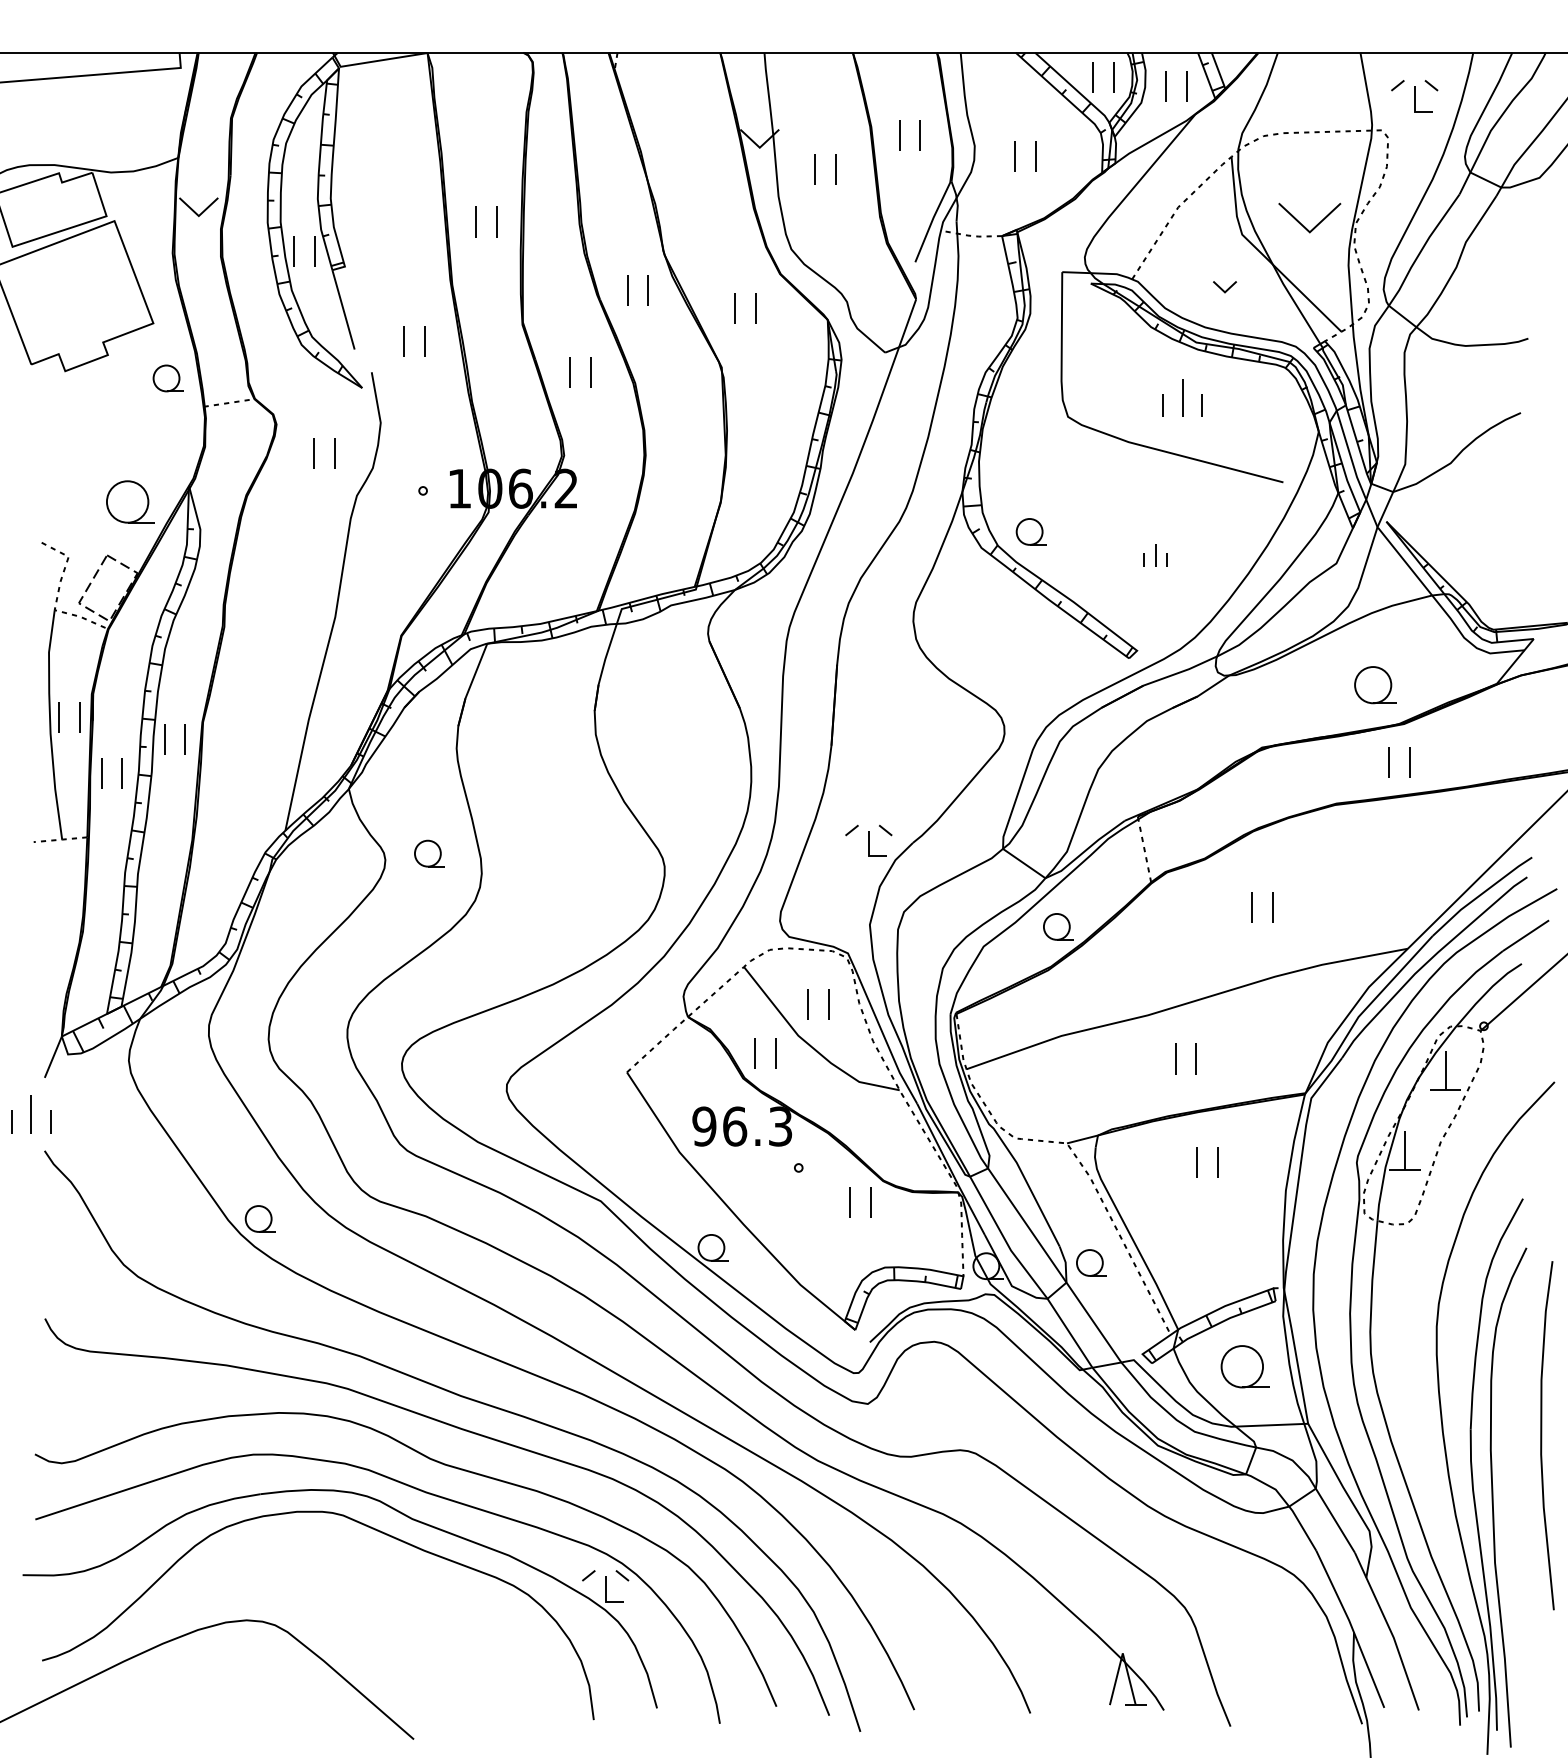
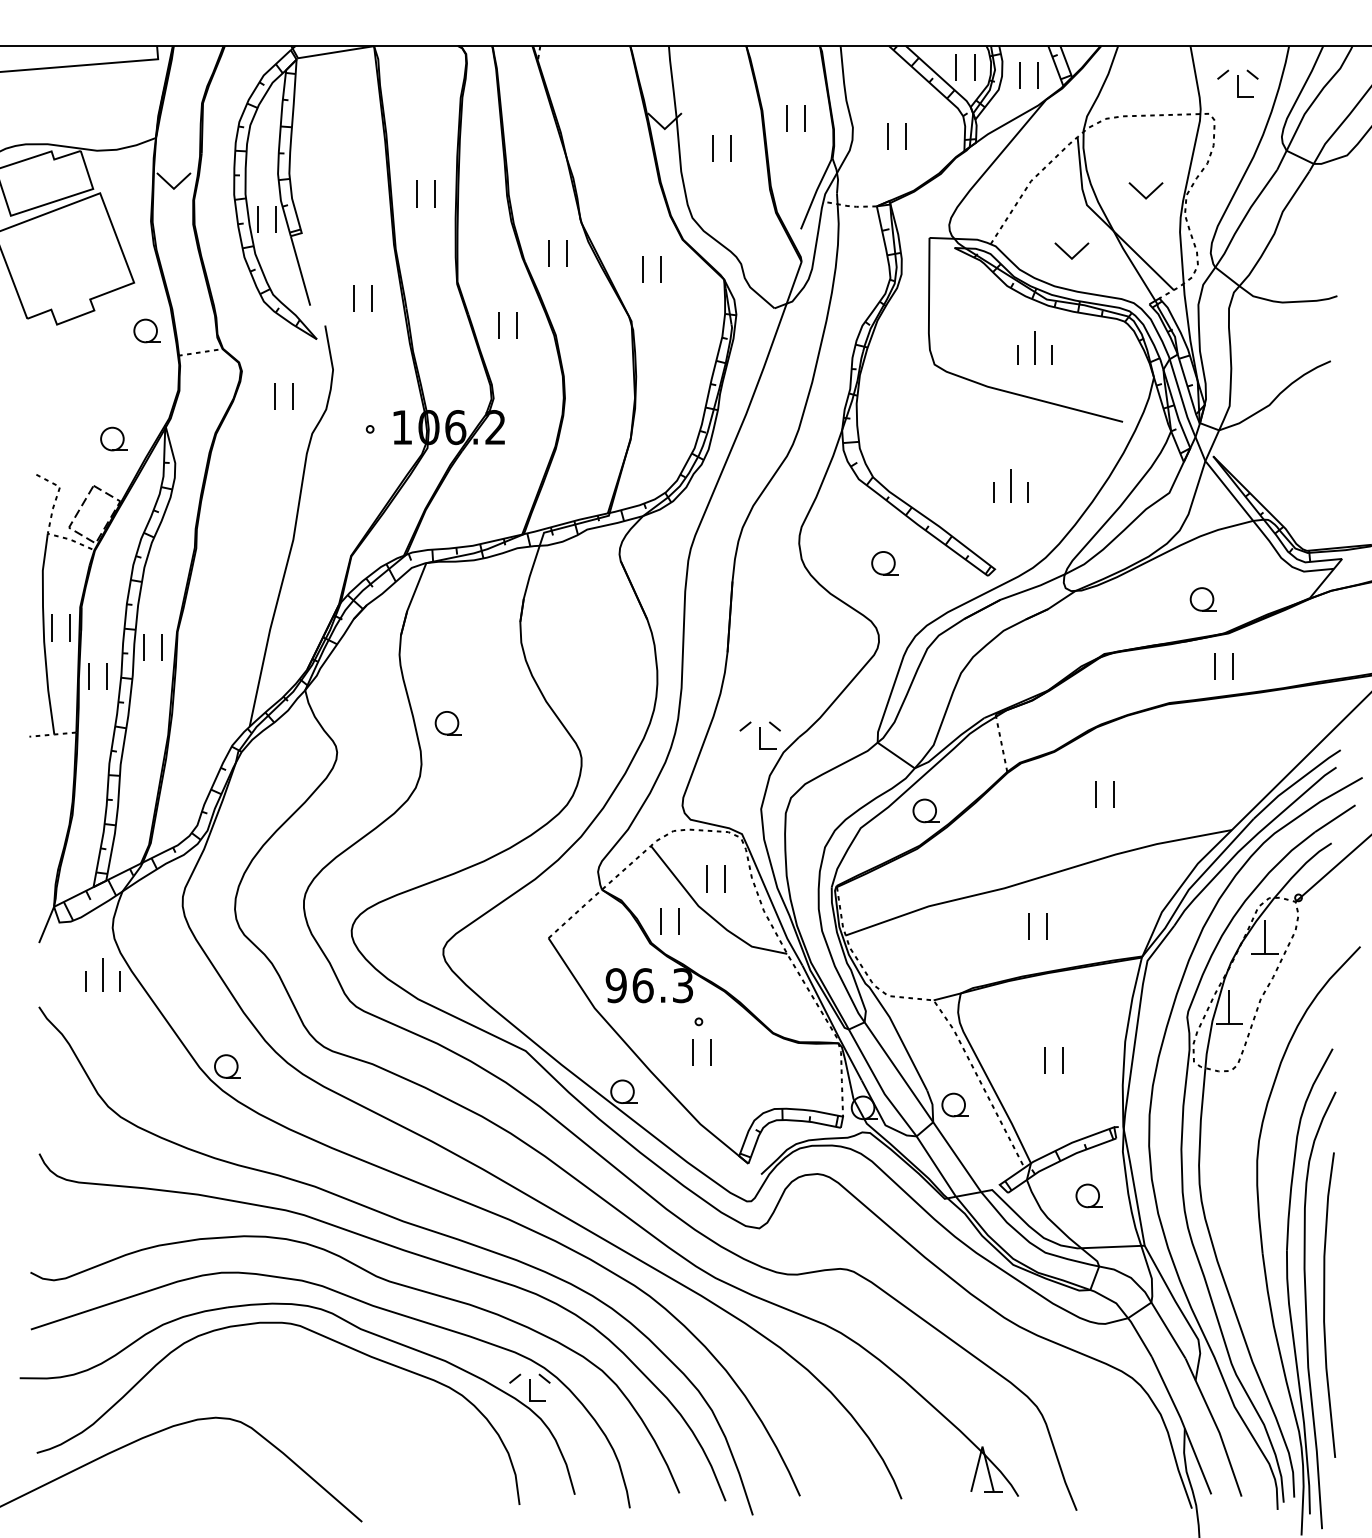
part: (1309, 218) -> (1145, 190), size x0.62
part: (1224, 286) -> (1071, 250), size x1.67
part: (129, 501) -> (113, 438), size x0.62
part: (1030, 531) -> (884, 562), moved
part: (1155, 555) -> (1011, 485), size x1.67
part: (1374, 685) -> (1202, 599), size x0.71
part: (429, 853) -> (448, 723), moved
part: (31, 1114) -> (102, 975), moved
part: (1197, 1162) -> (1045, 1060), moved
part: (850, 1202) -> (693, 1052), moved
part: (1244, 1366) -> (1088, 1195), size x0.62
curve: (1542, 1435) -> (1325, 1304), moved

